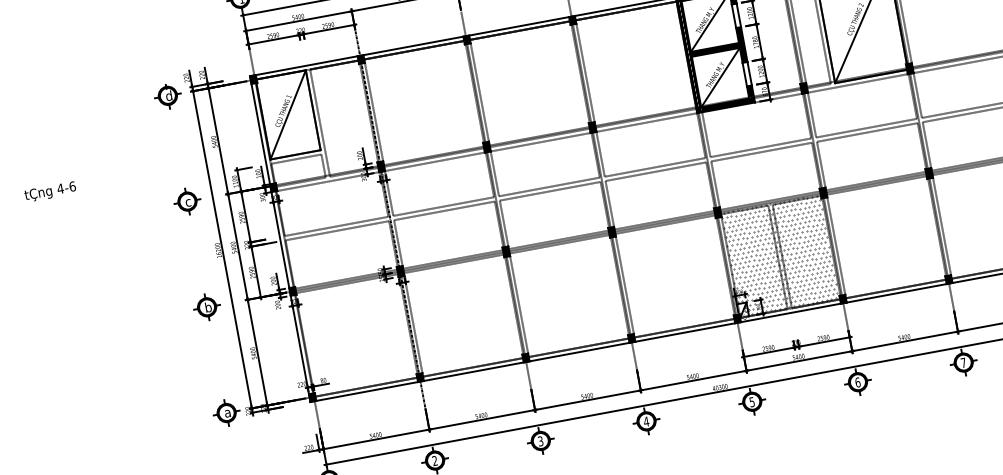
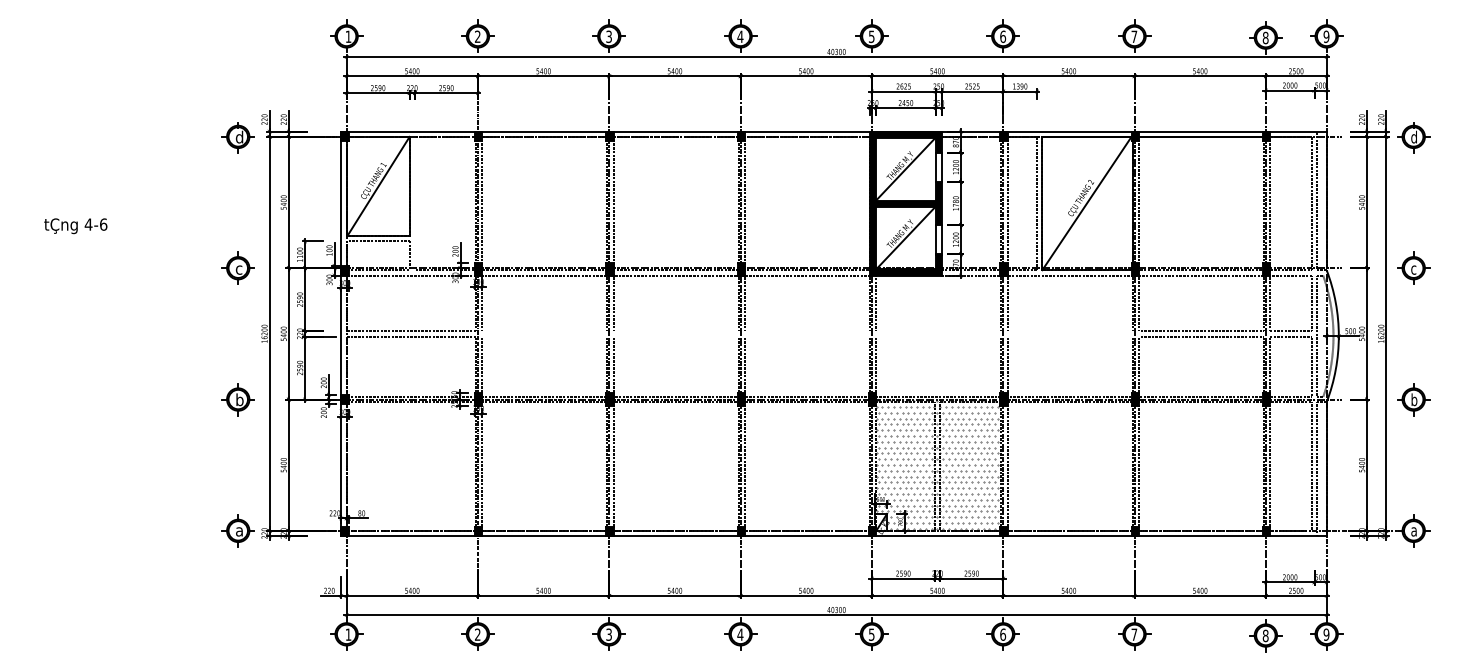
line: (319, 123) -> (414, 203), removed
line: (866, 128) -> (1069, 331), removed
line: (866, 132) -> (1069, 336), removed
line: (760, 148) -> (938, 331), removed
line: (761, 152) -> (938, 336), removed
line: (655, 167) -> (807, 331), removed
line: (655, 171) -> (807, 336), removed
line: (548, 187) -> (675, 331), removed
line: (549, 191) -> (675, 336), removed
line: (443, 206) -> (544, 331), removed
line: (444, 210) -> (544, 336), removed

